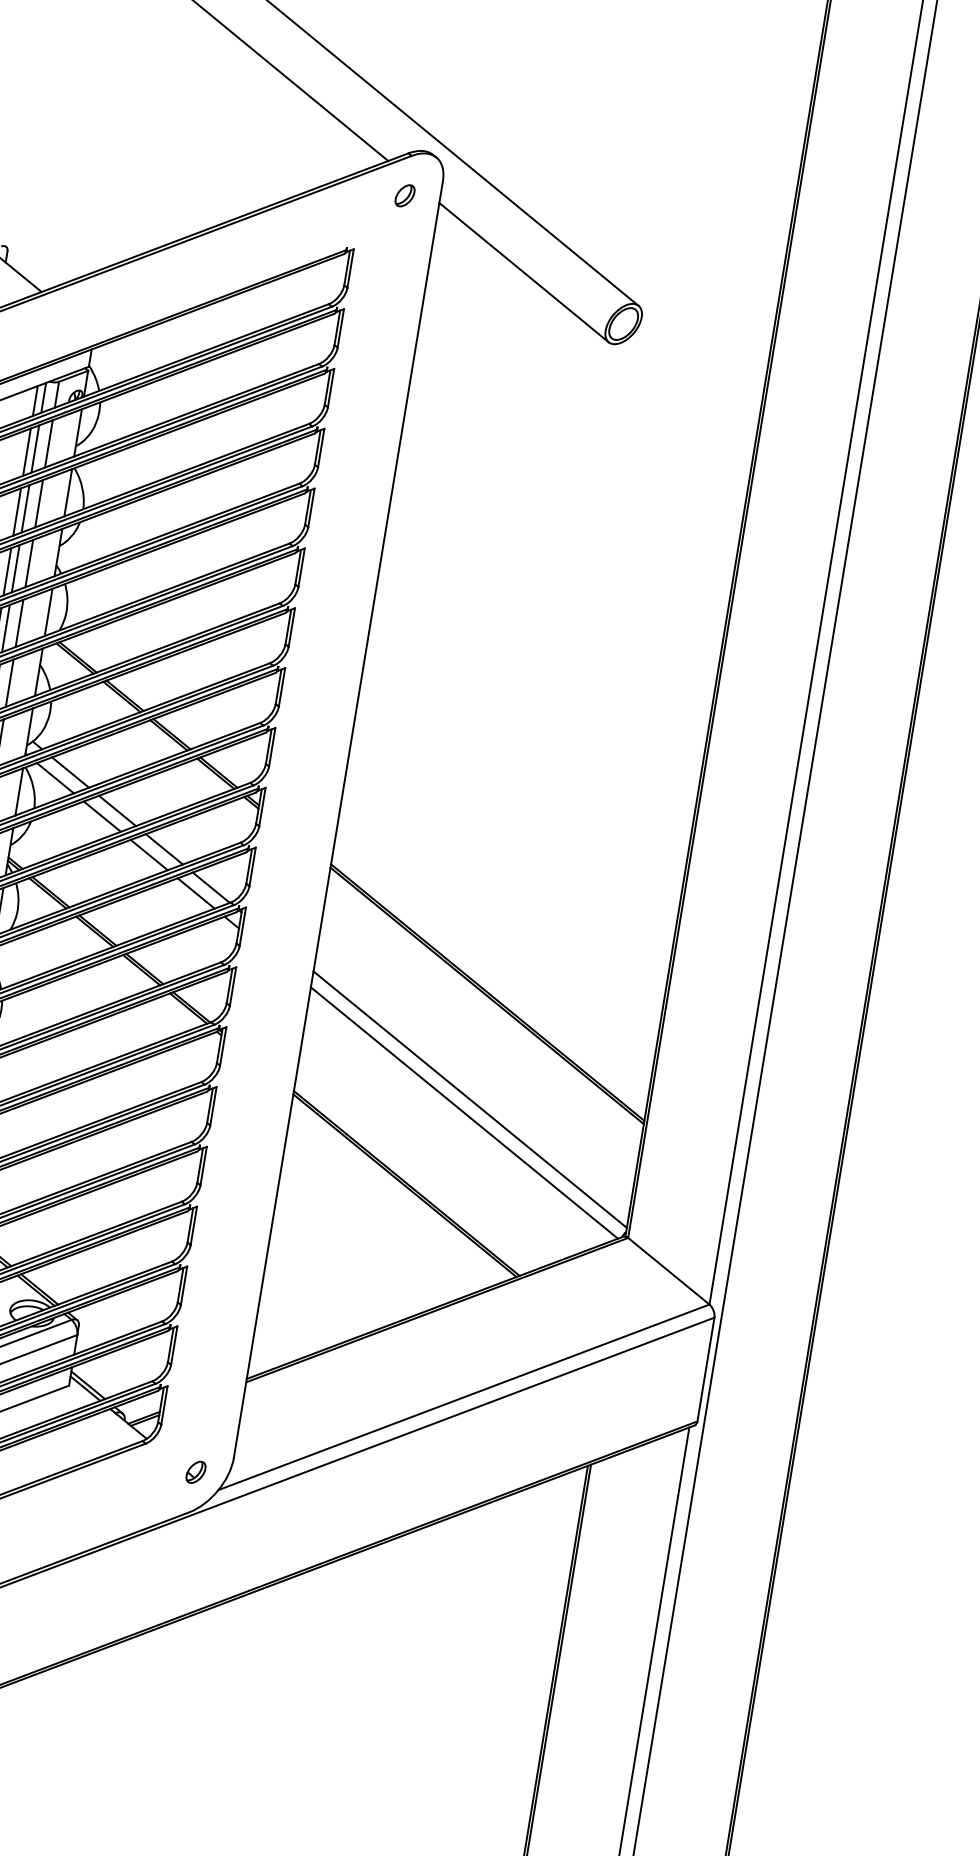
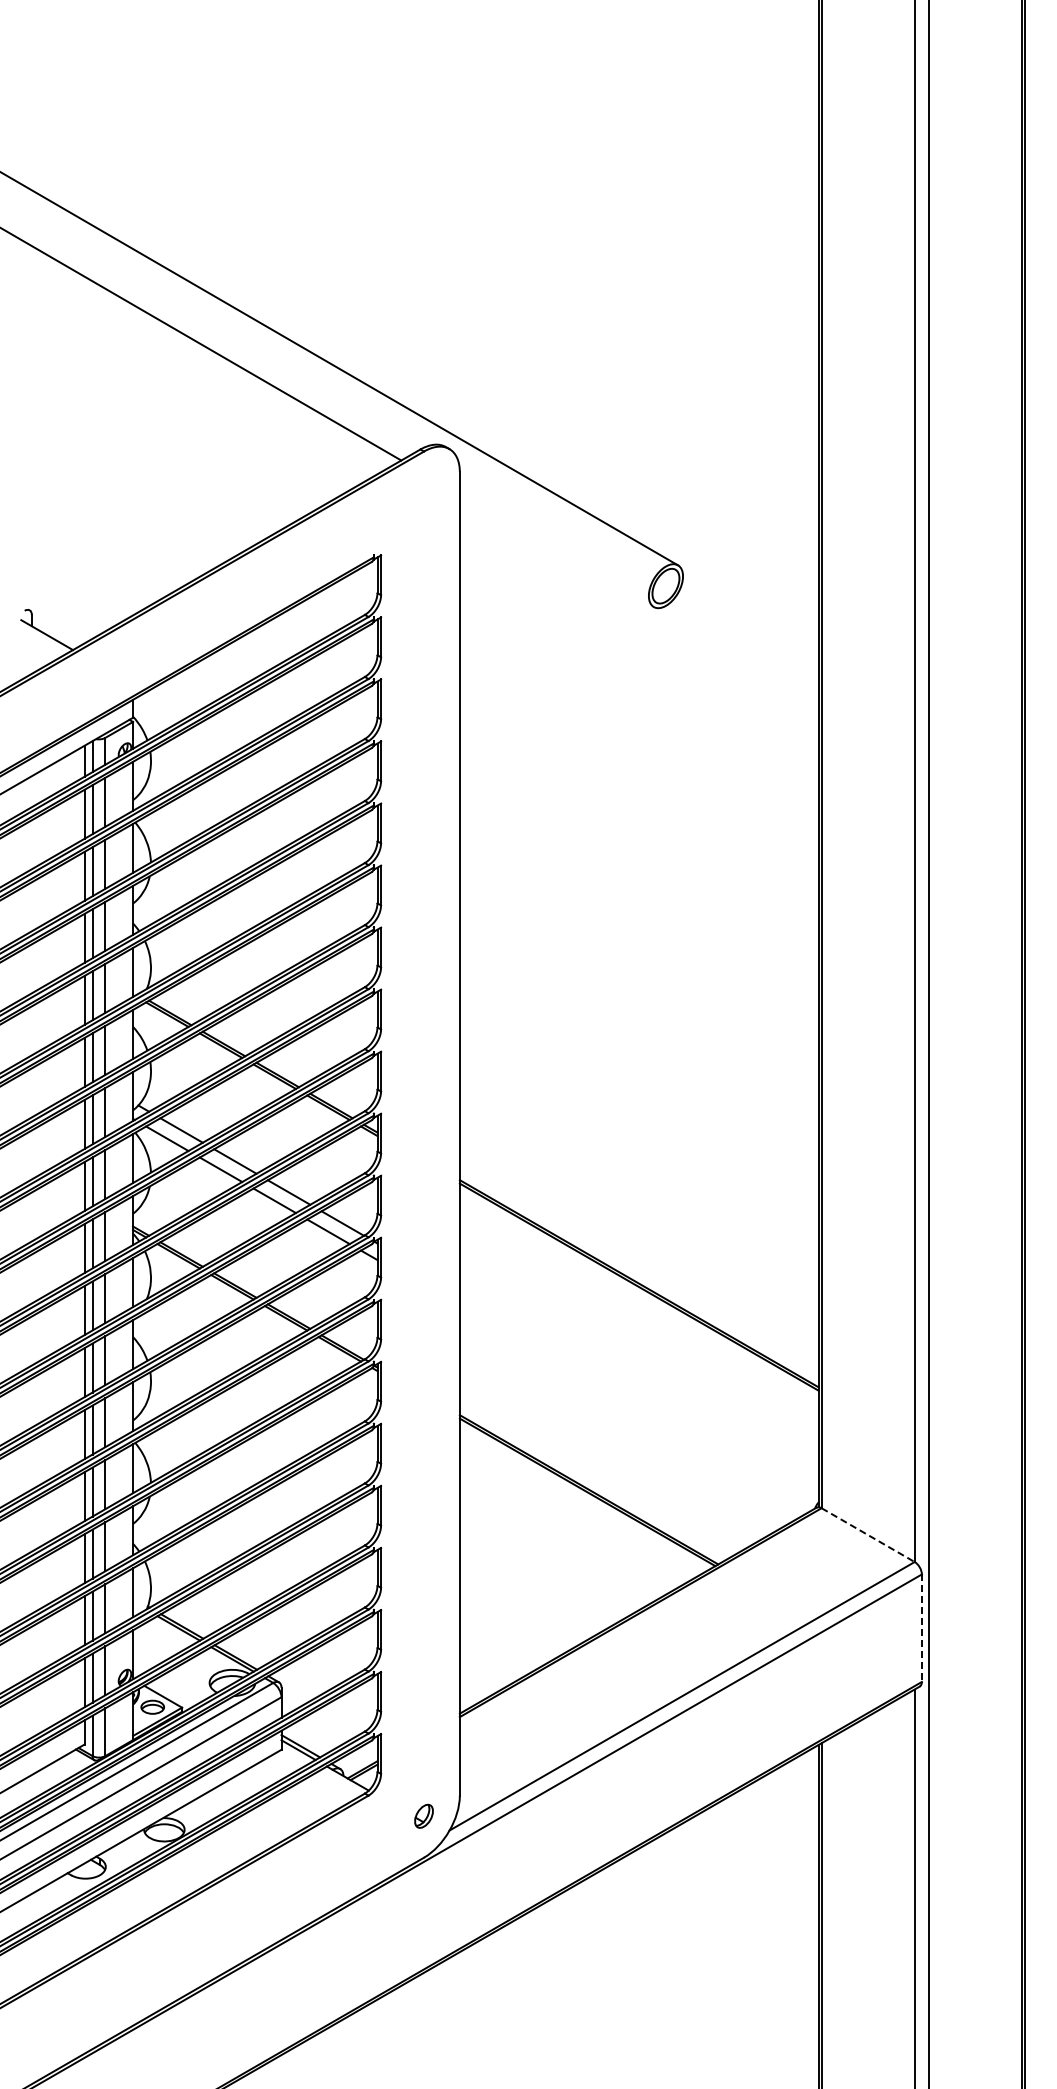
part: (404, 195) -> (423, 492), removed
line: (523, 272) -> (556, 550), removed
line: (469, 1099) -> (638, 1394), removed
line: (464, 1112) -> (635, 1408), removed
line: (669, 1271) -> (868, 1535), solid -> dashed
line: (705, 1369) -> (921, 1628), solid -> dashed

